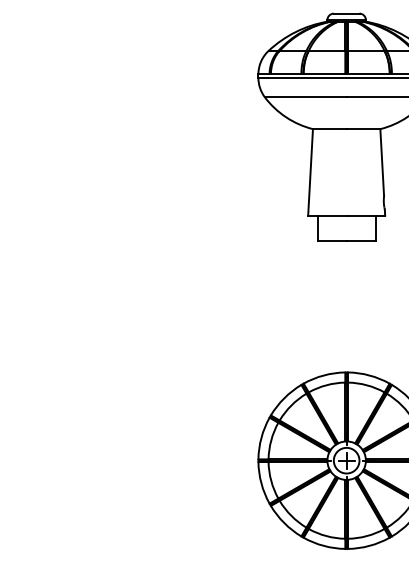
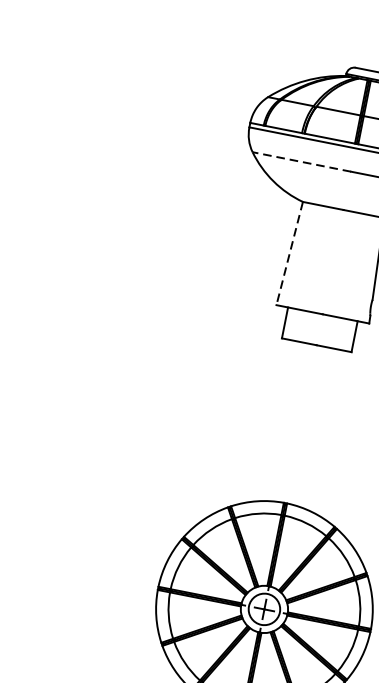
line: (305, 97) -> (301, 162), solid -> dashed
line: (310, 172) -> (289, 253), solid -> dashed

